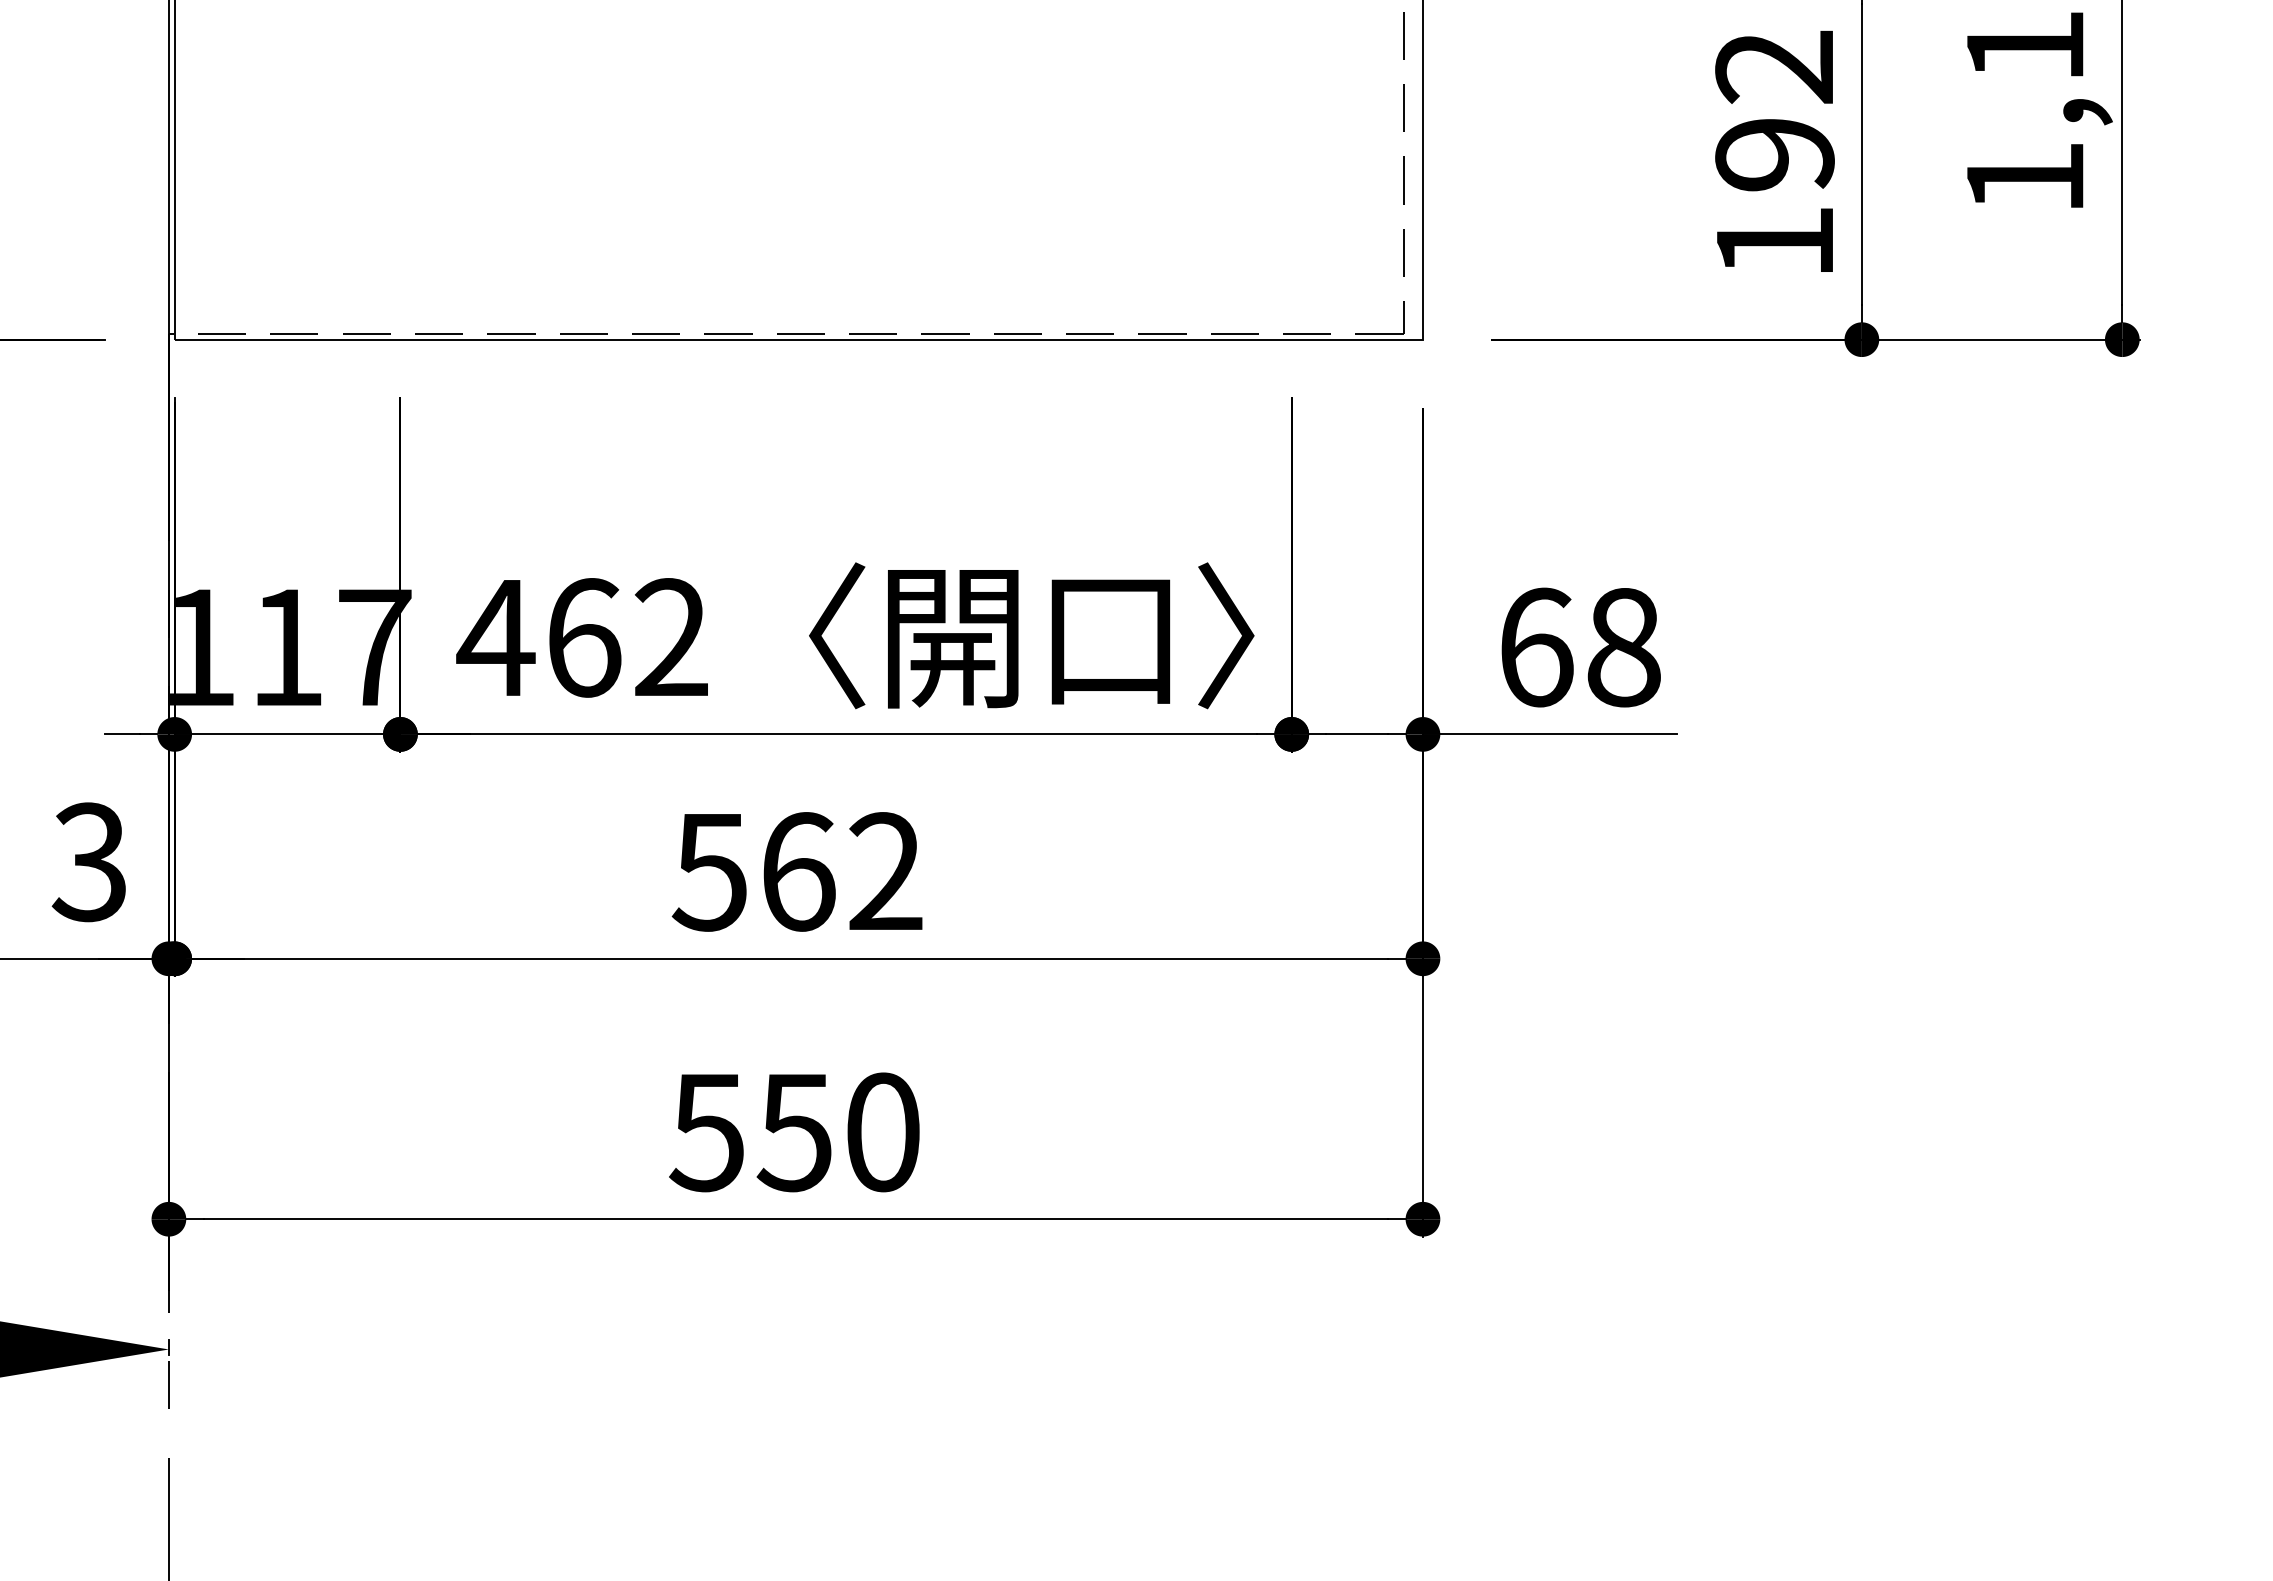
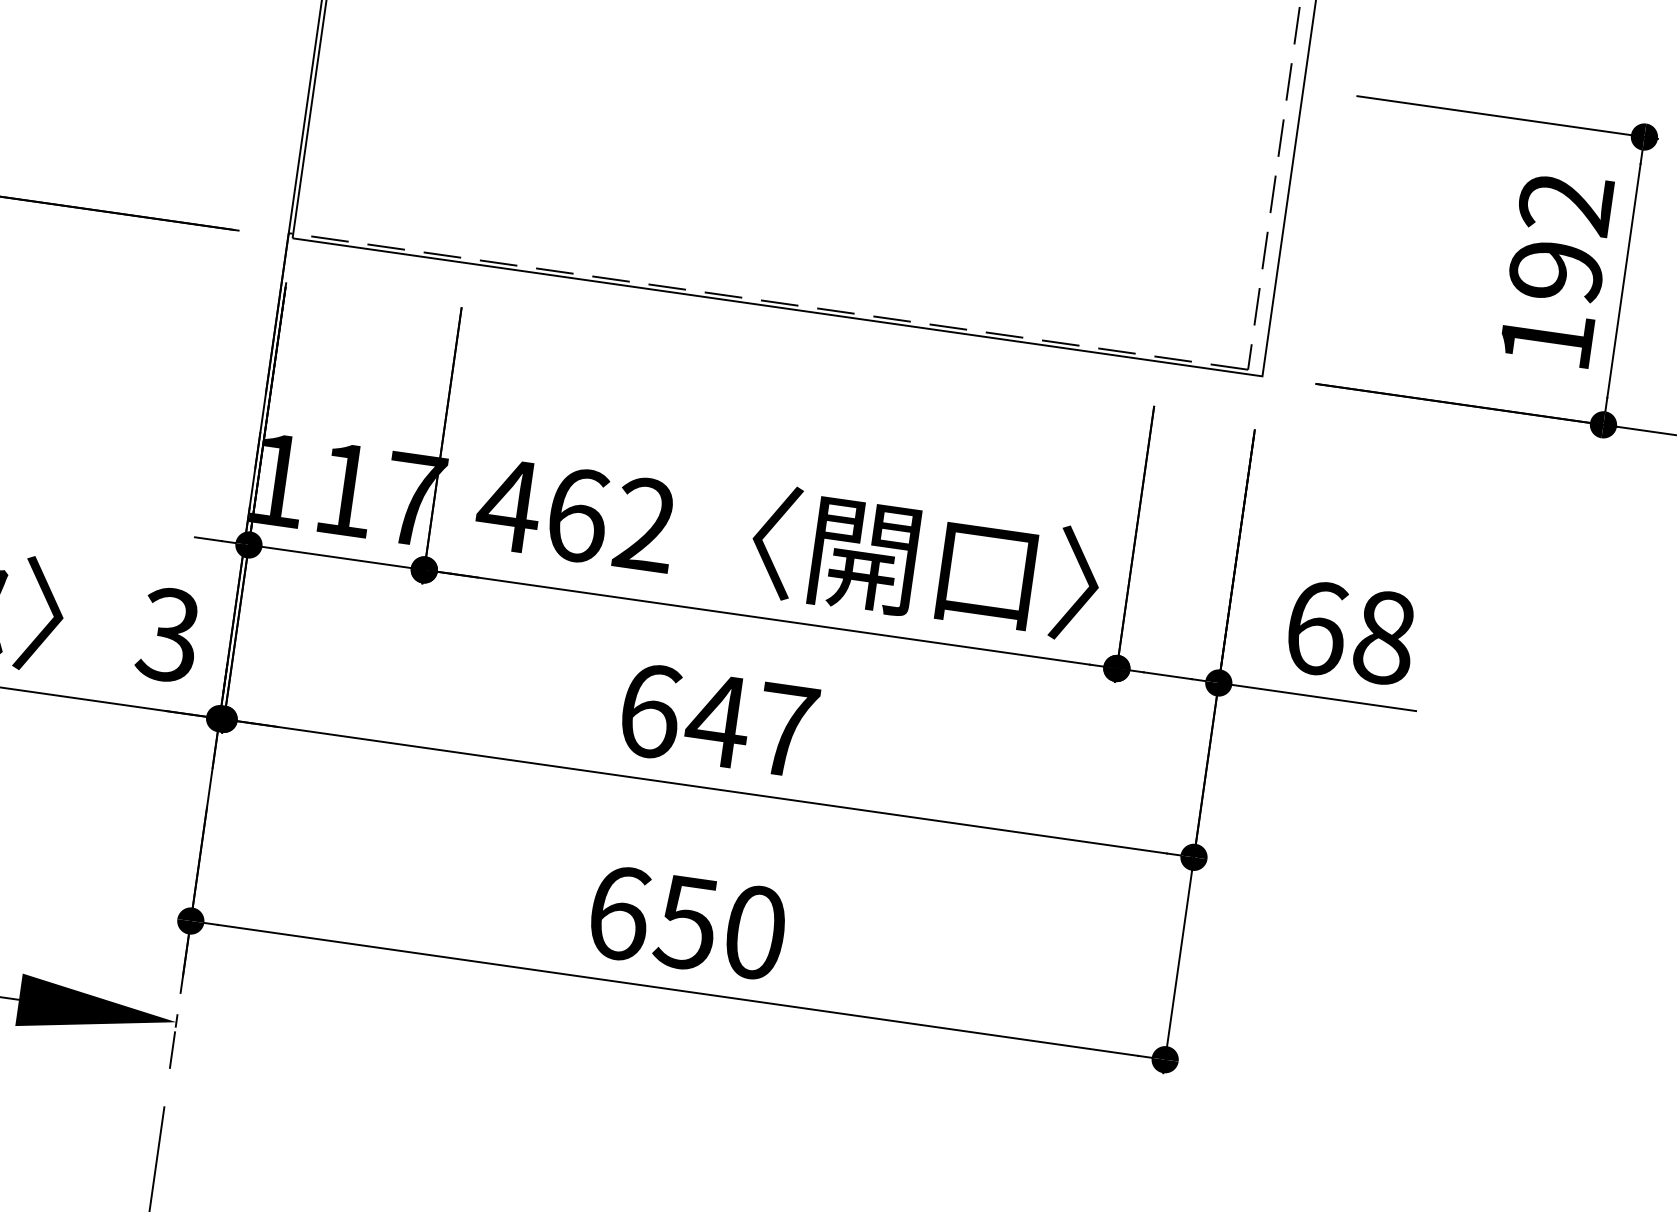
text: (796, 871) -> (716, 720), 562 -> 647
text: (707, 1132) -> (618, 913), 550 -> 650

